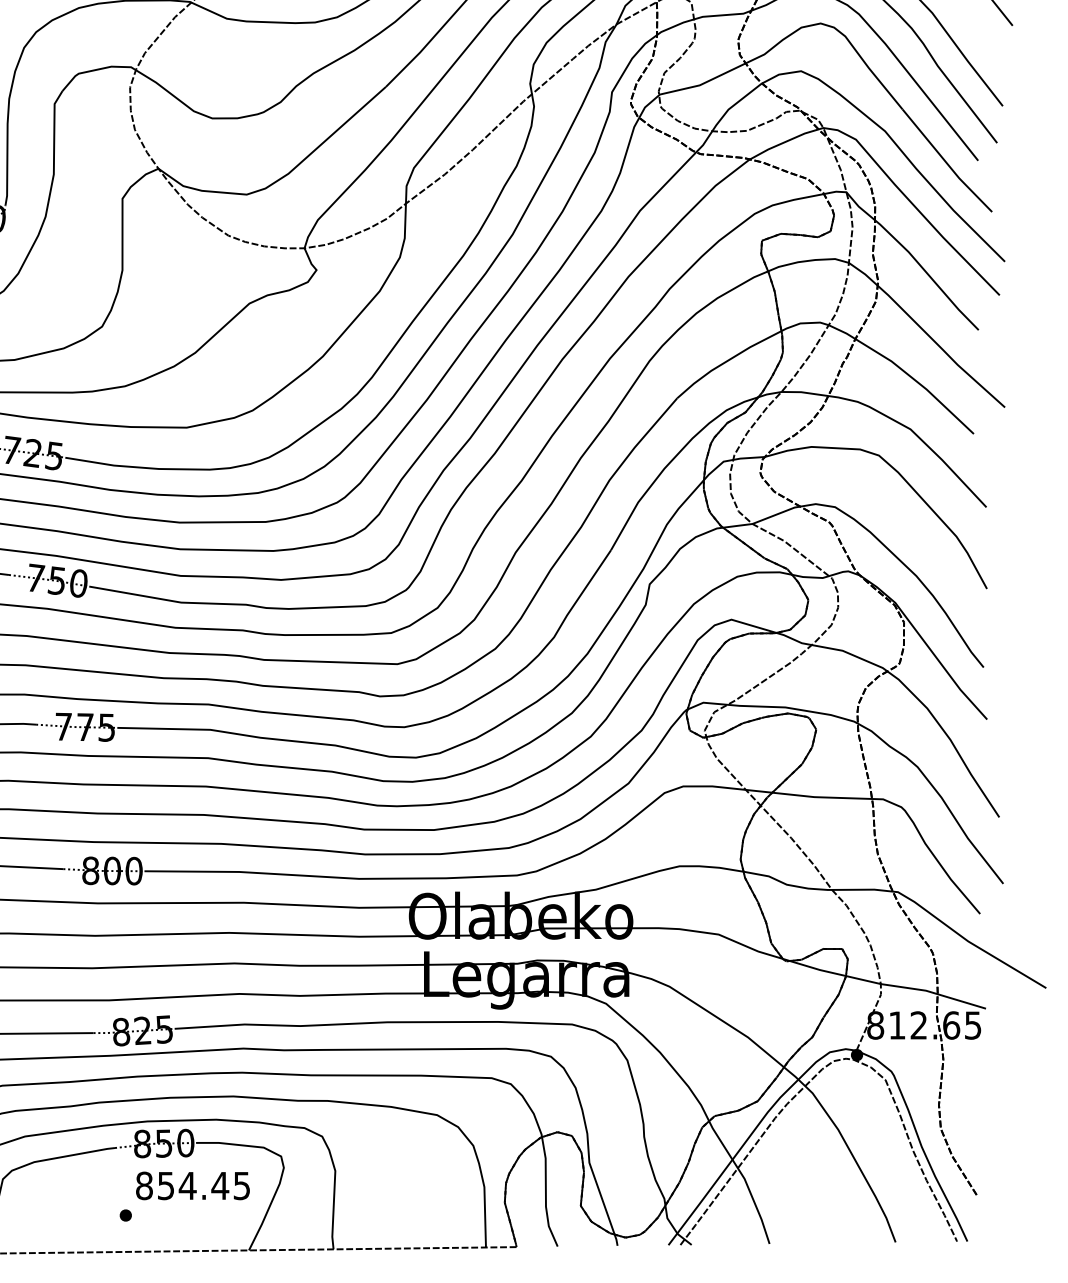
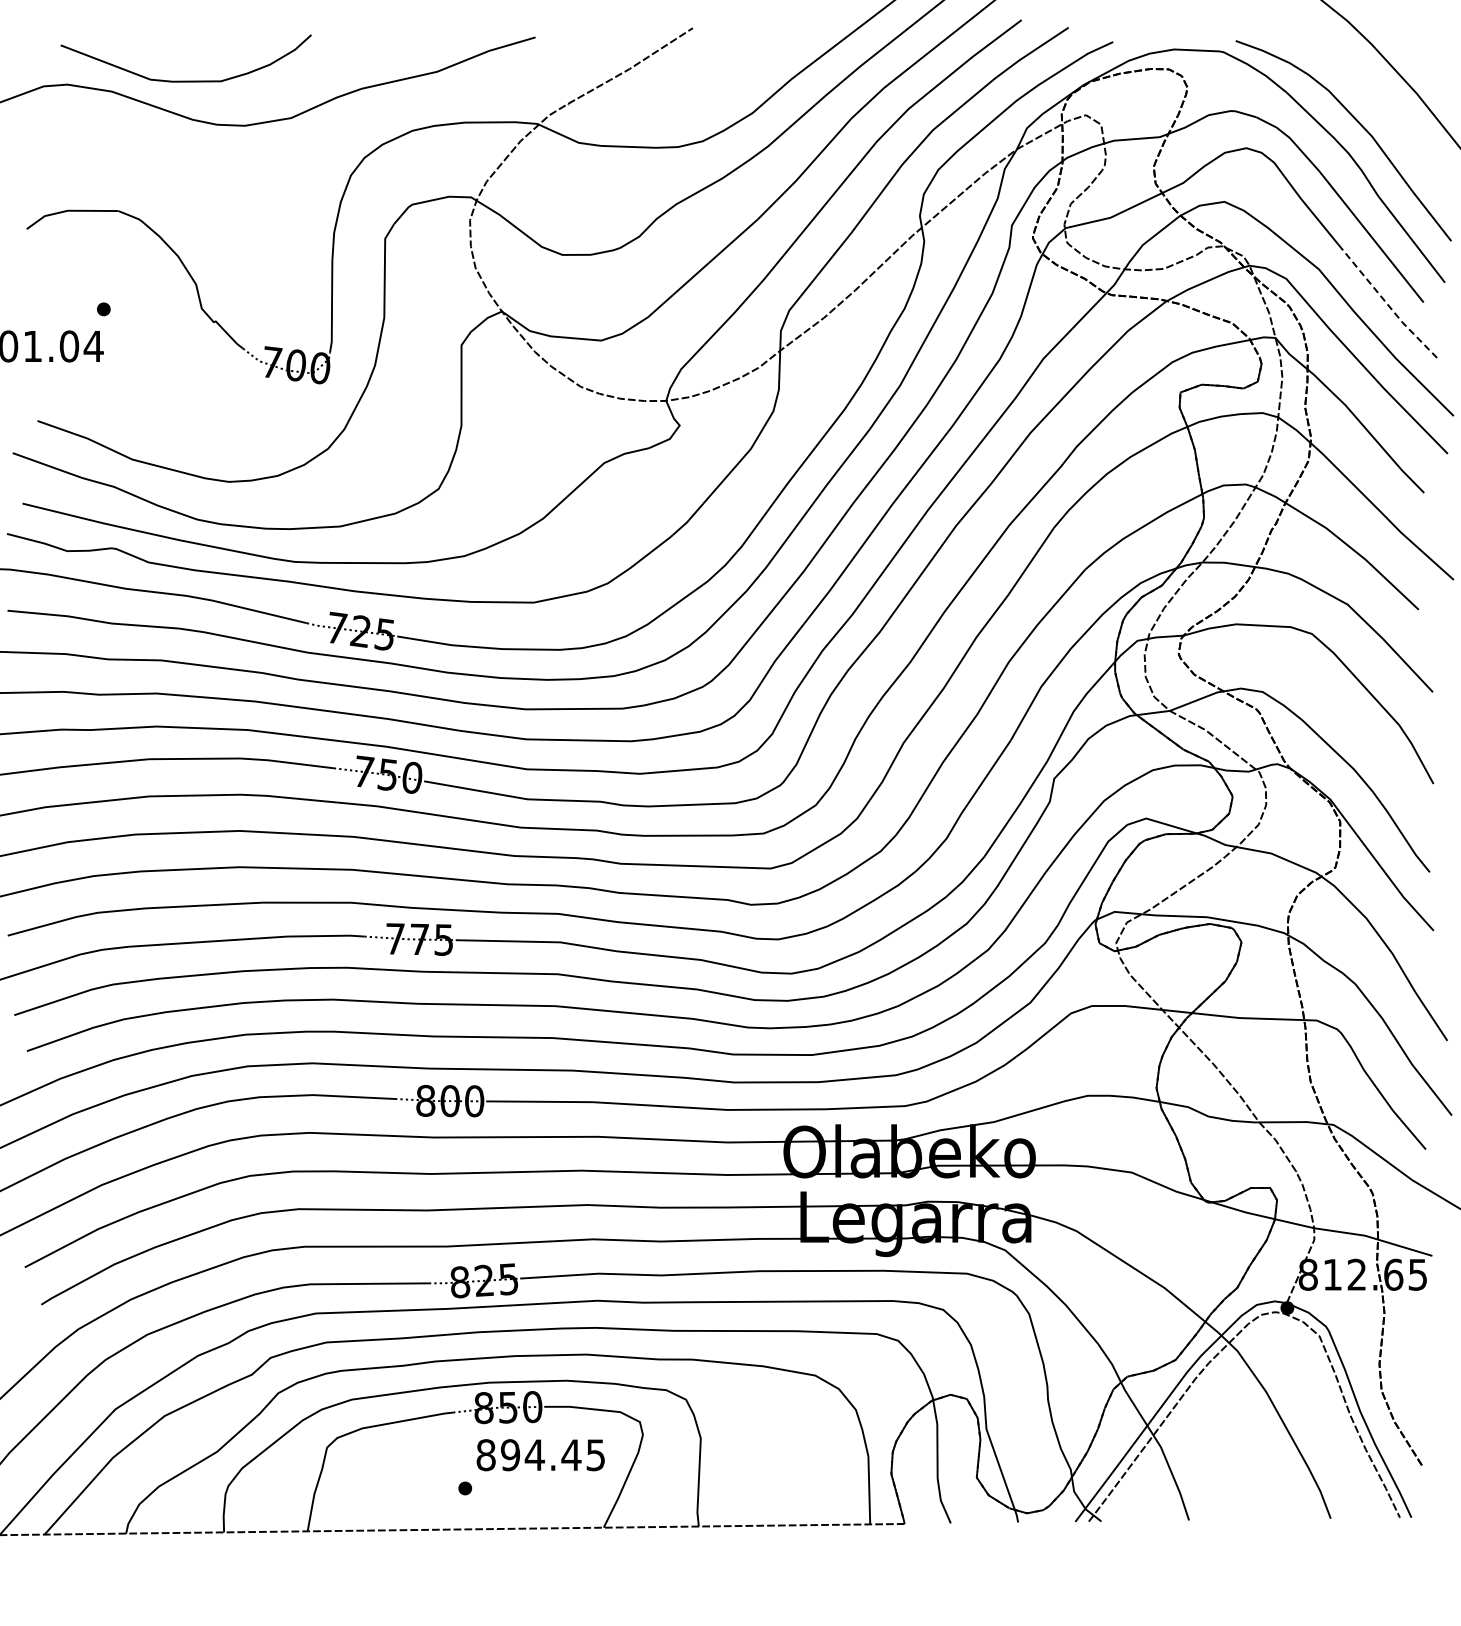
line: (946, 162) -> (1387, 304), solid -> dashed
text: (166, 1185) -> (510, 1454), 854.45 -> 894.45

